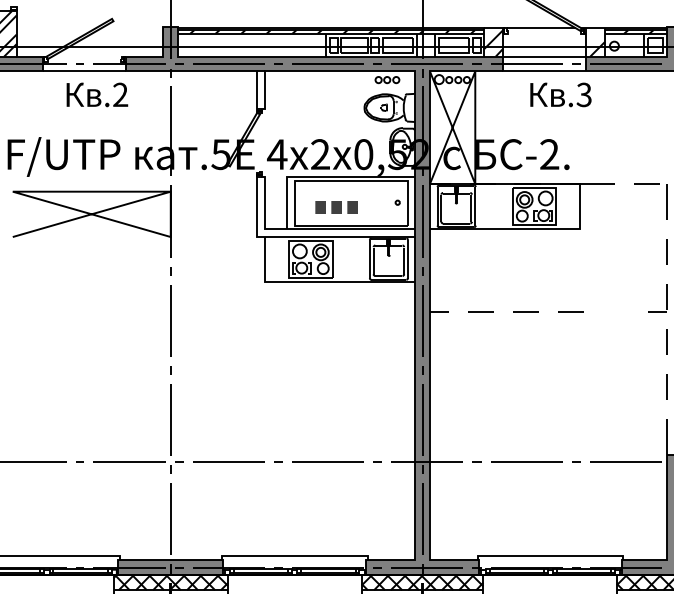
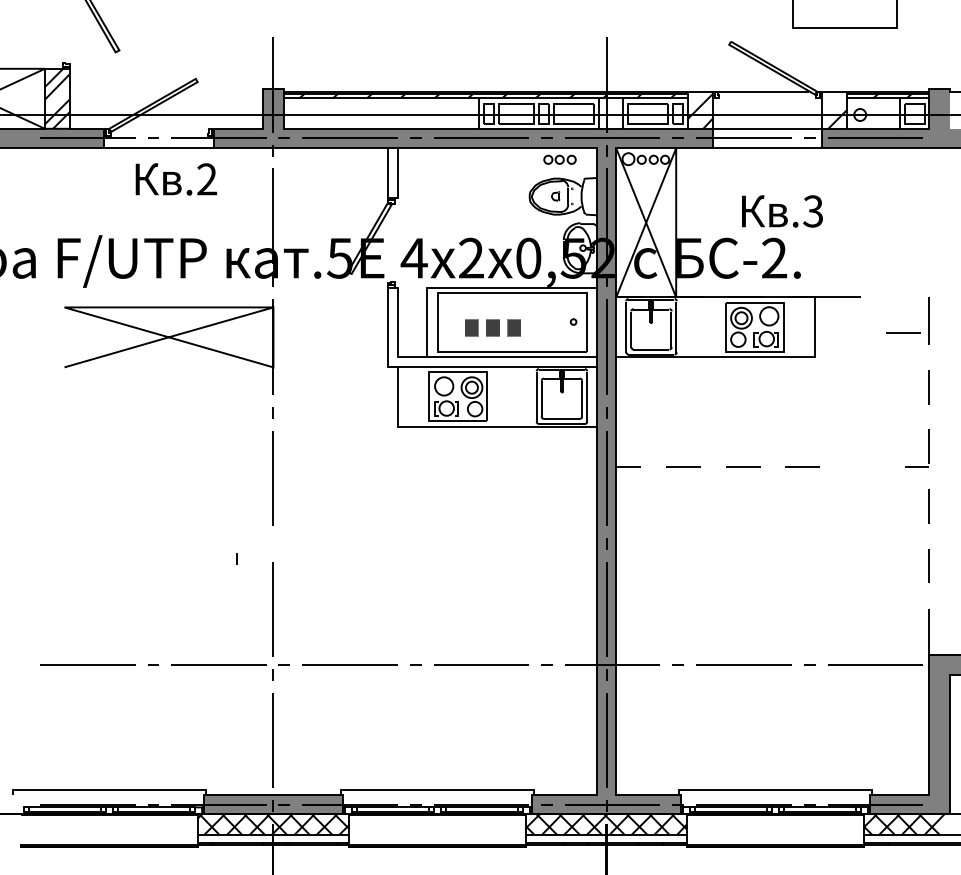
text: (560, 94) -> (782, 211), moved
line: (647, 183) -> (903, 332), moved
line: (170, 370) -> (236, 558), moved

